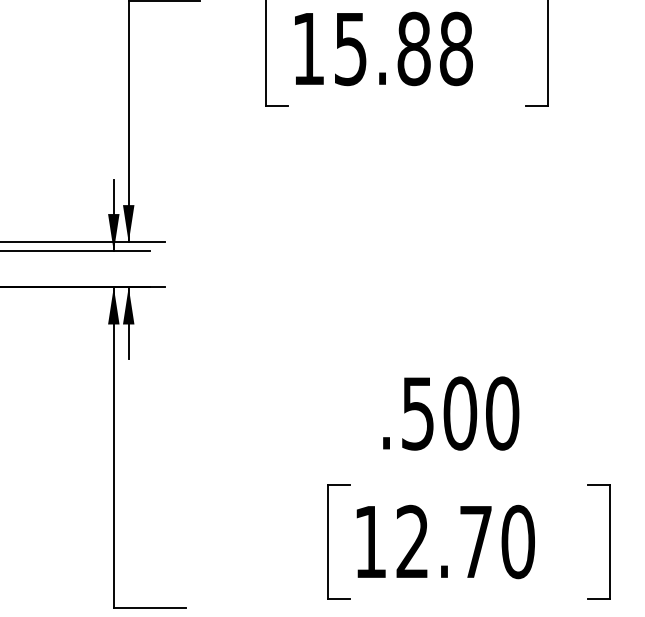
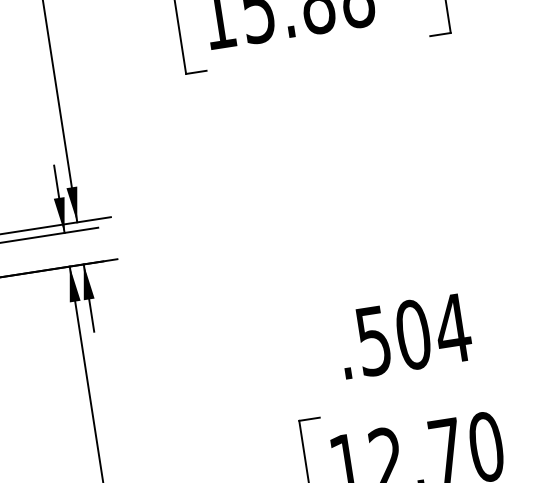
text: (501, 413) -> (452, 328), .500 -> .504

